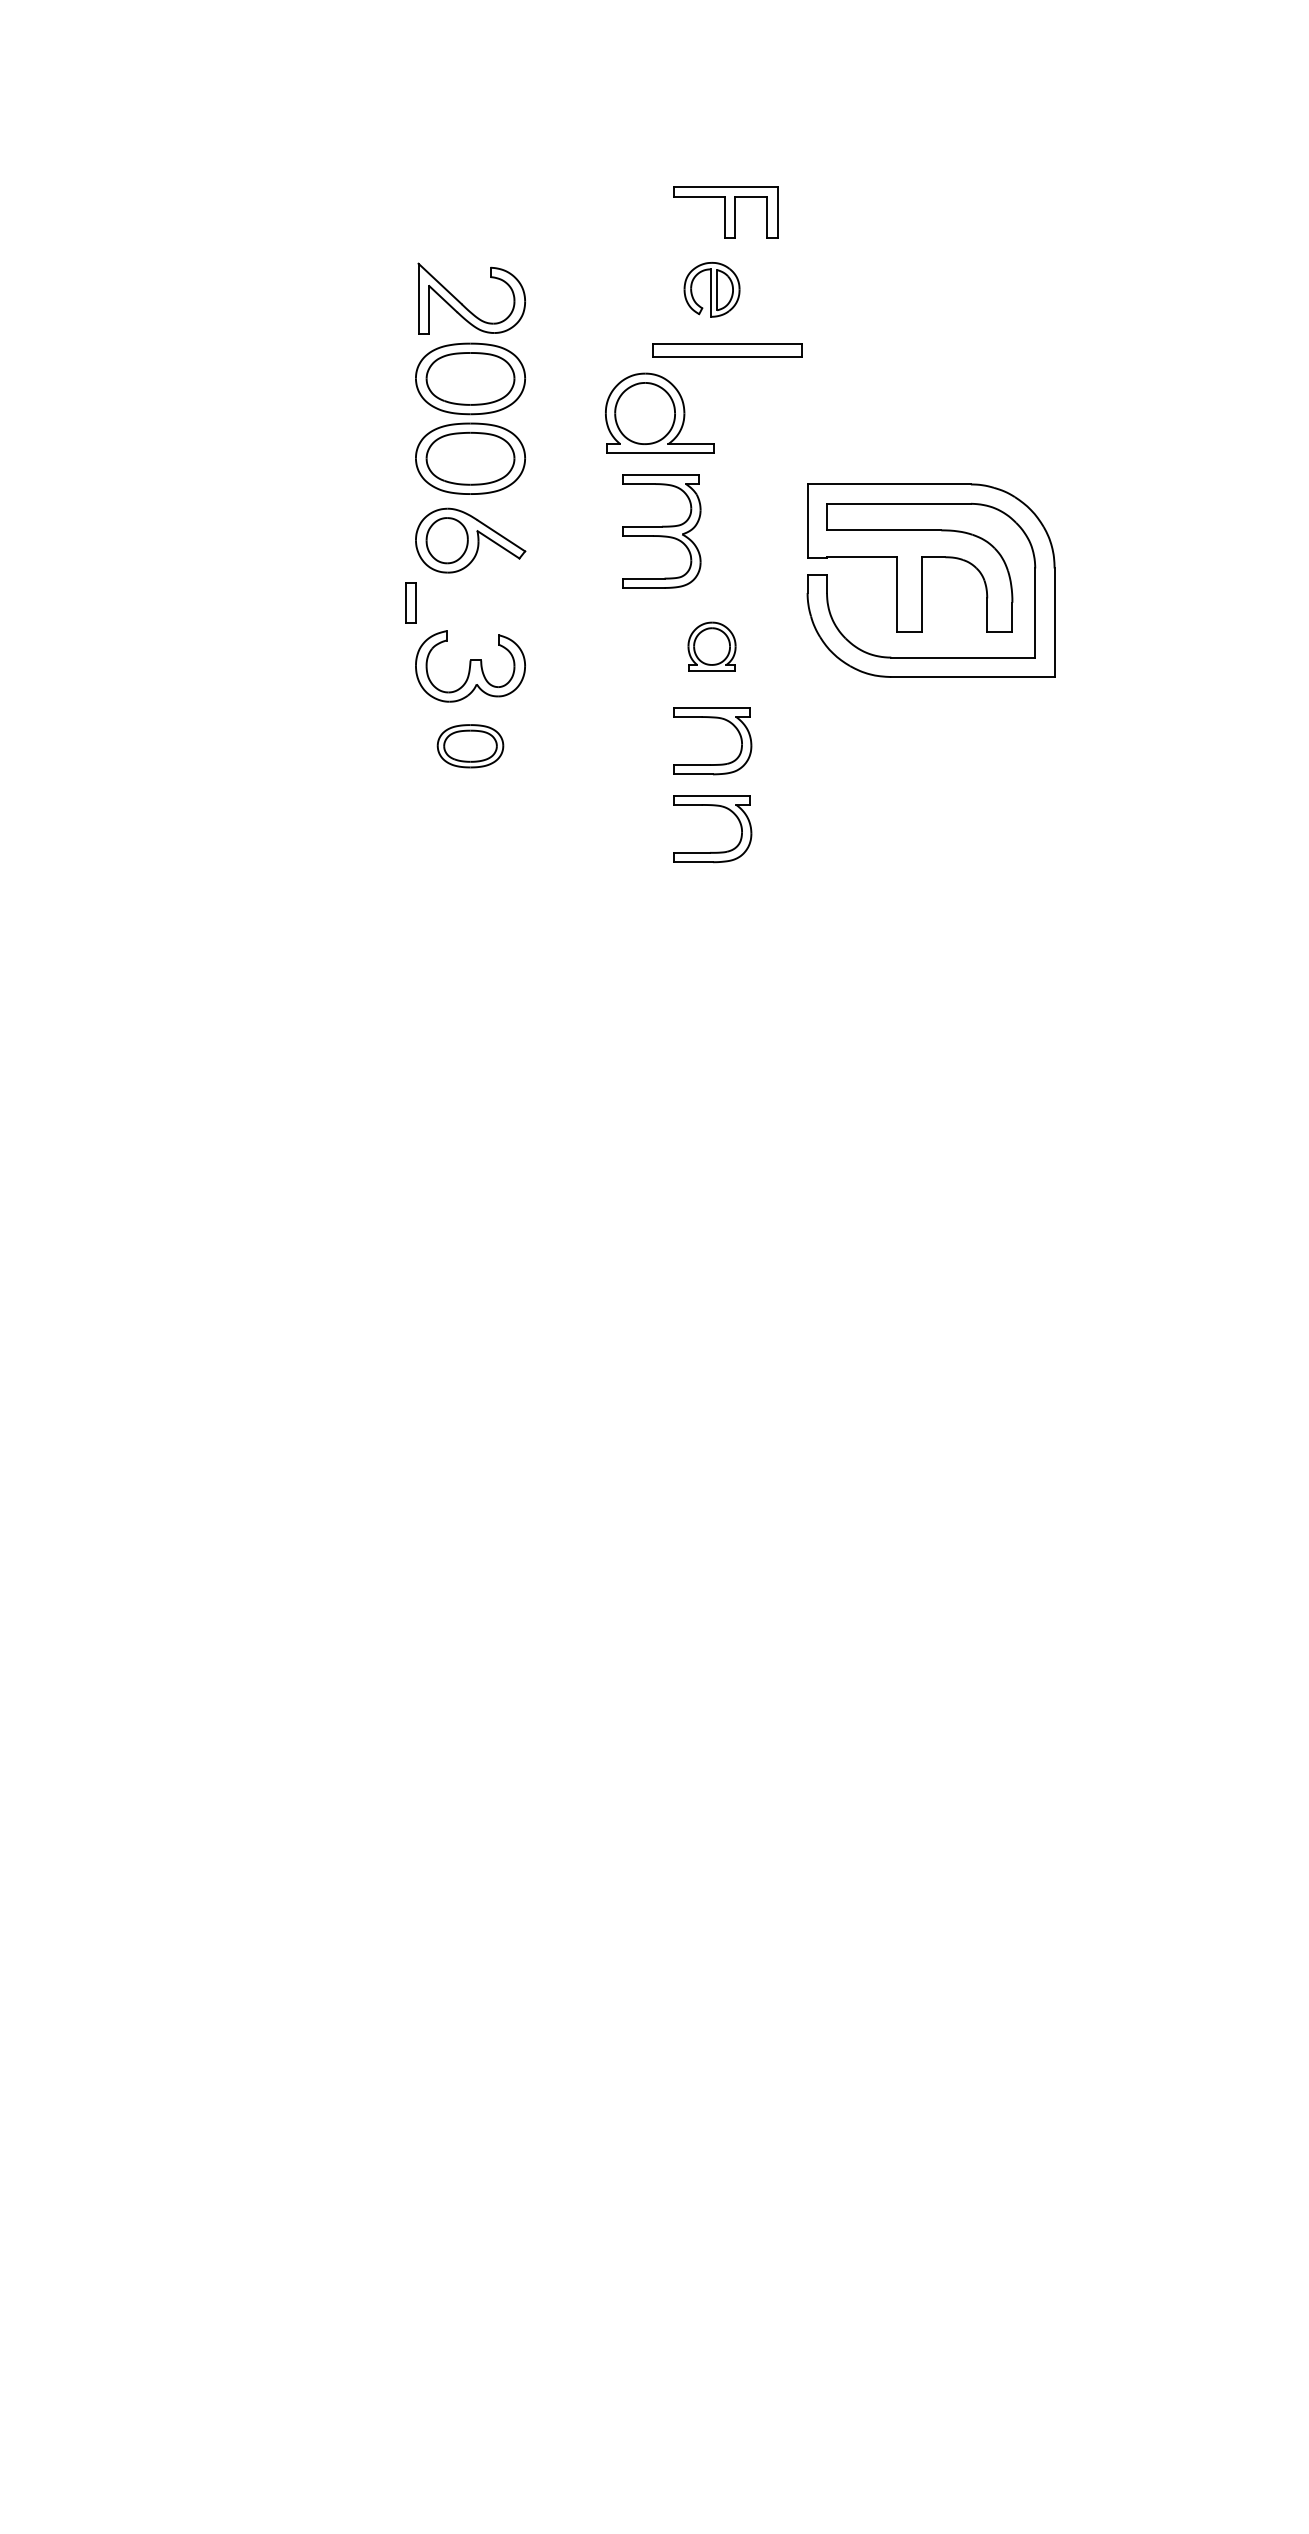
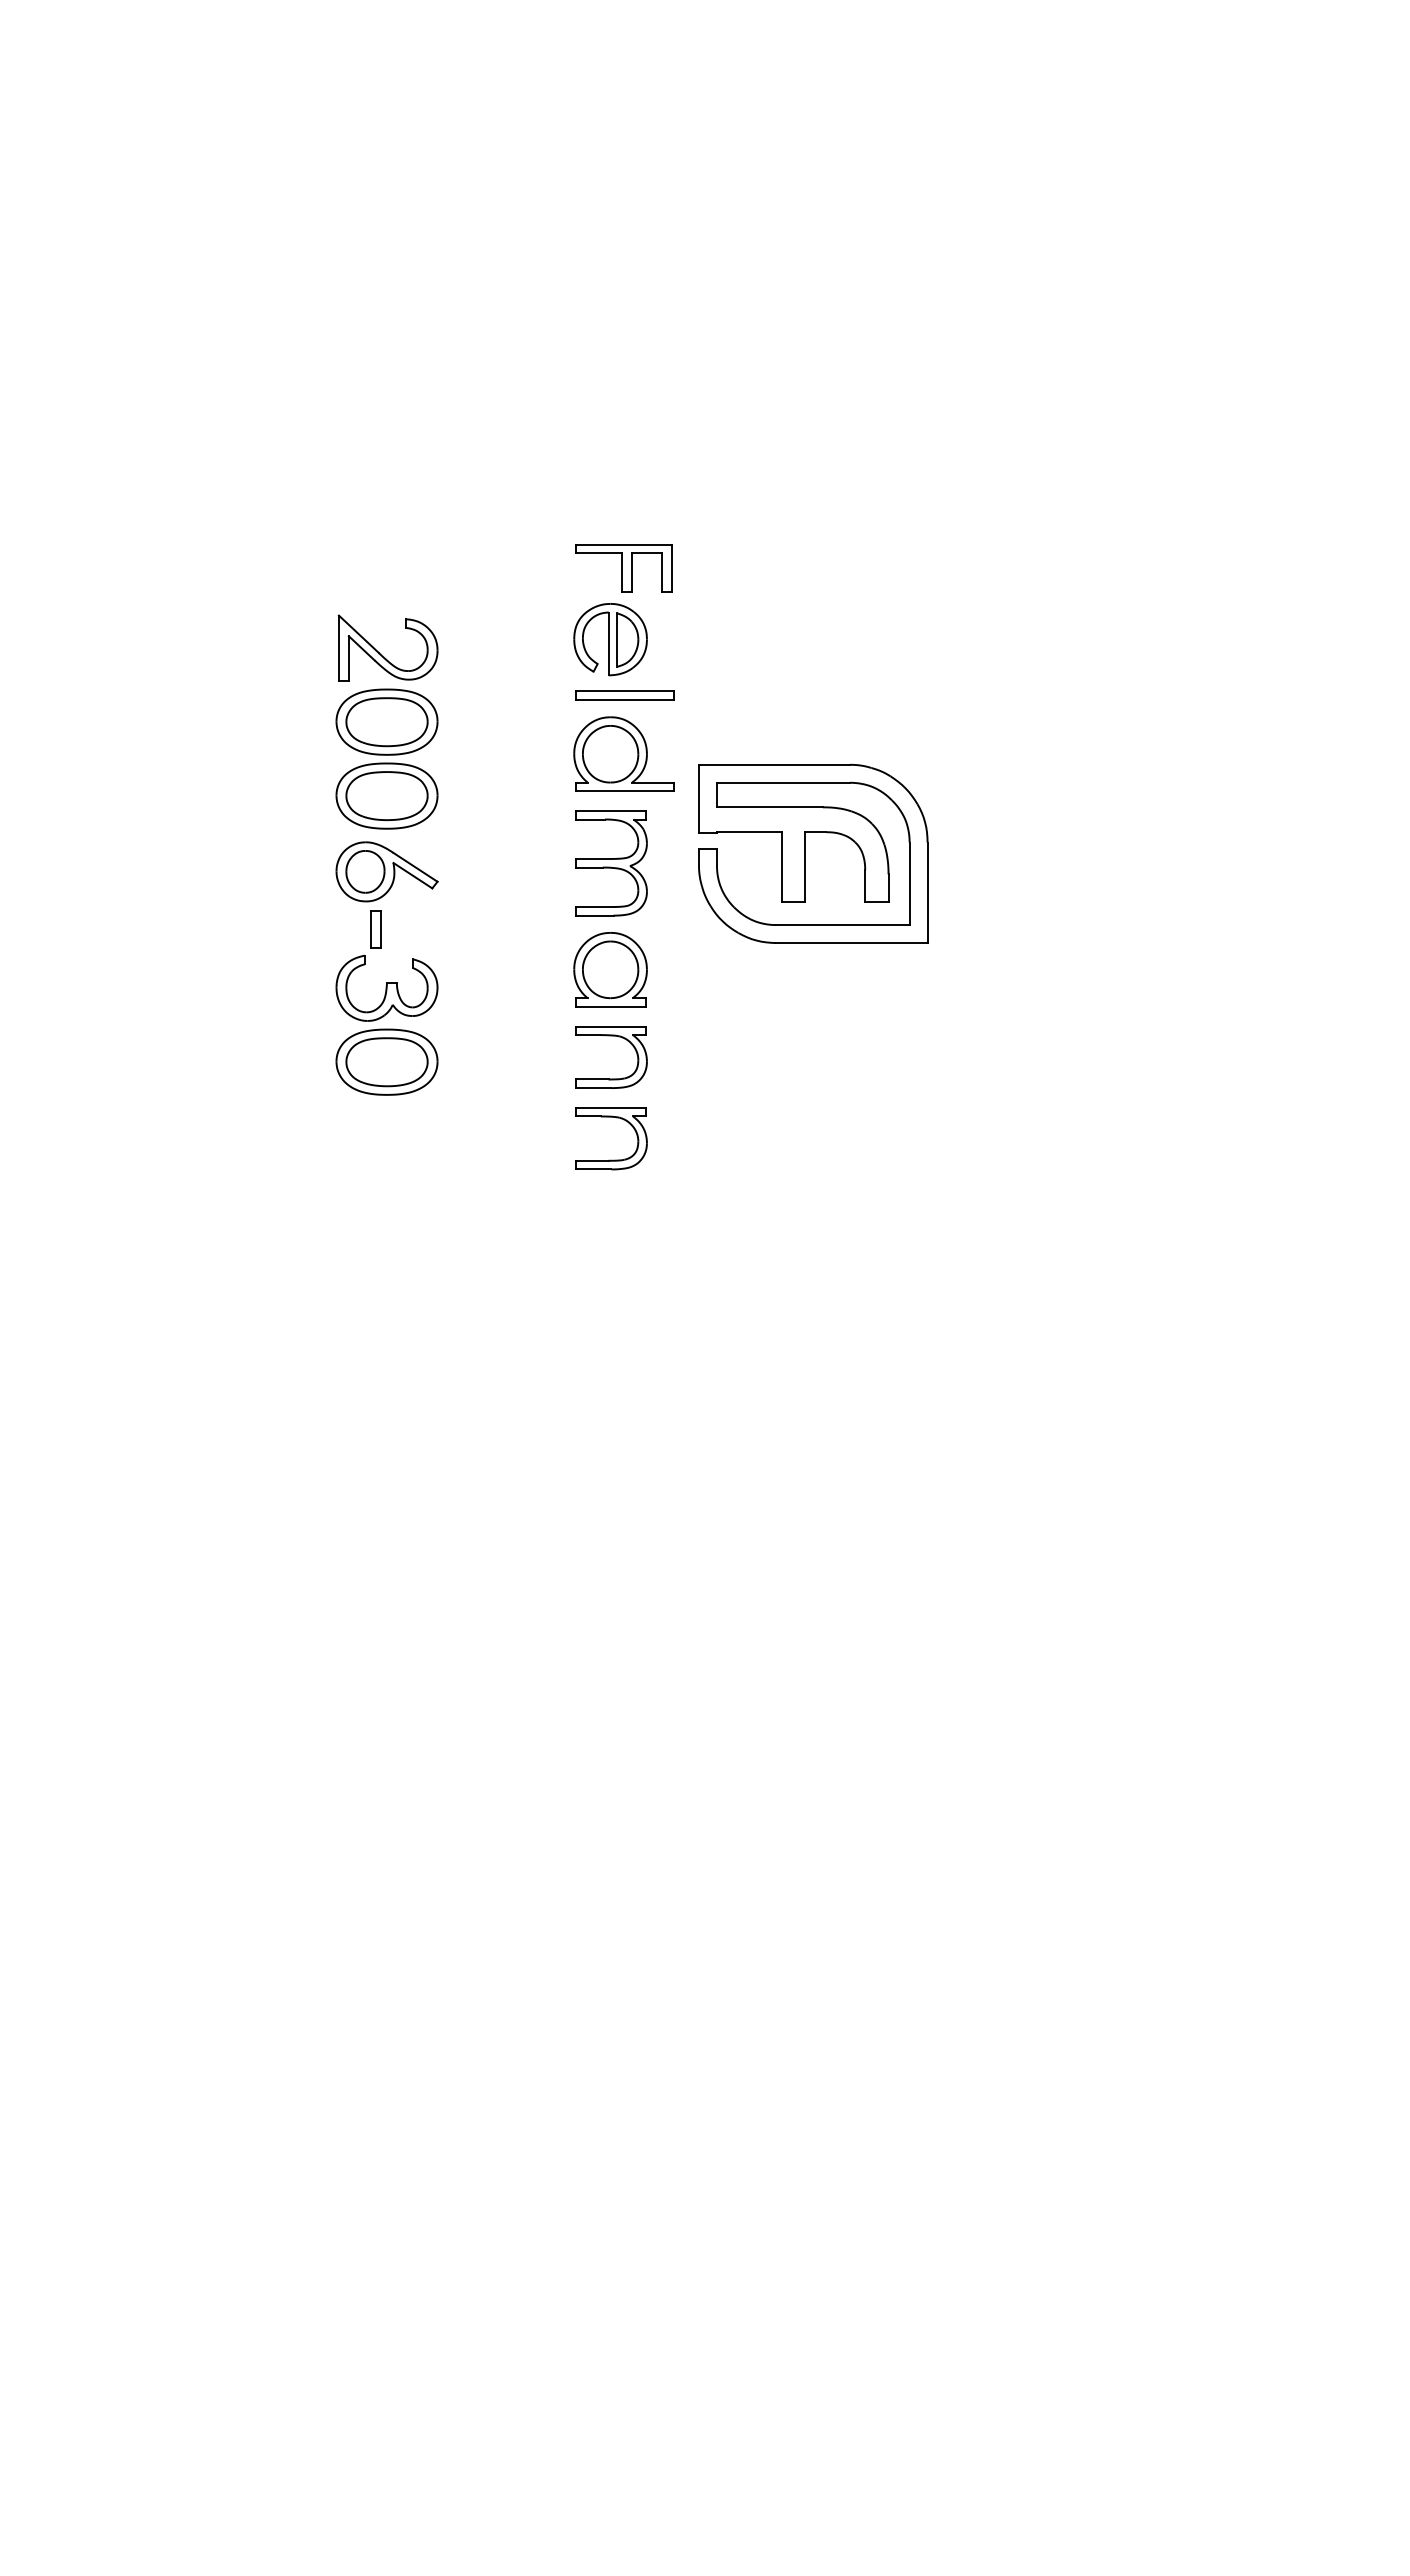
part: (712, 289) -> (610, 639), size x1.43
part: (727, 350) -> (624, 695), size x0.71
part: (659, 412) -> (623, 753), moved
part: (662, 531) -> (611, 863), moved
part: (922, 580) -> (805, 853), moved
part: (410, 602) -> (375, 929), moved
part: (712, 646) -> (610, 969), size x1.67
part: (469, 745) -> (386, 1061), size x1.67

